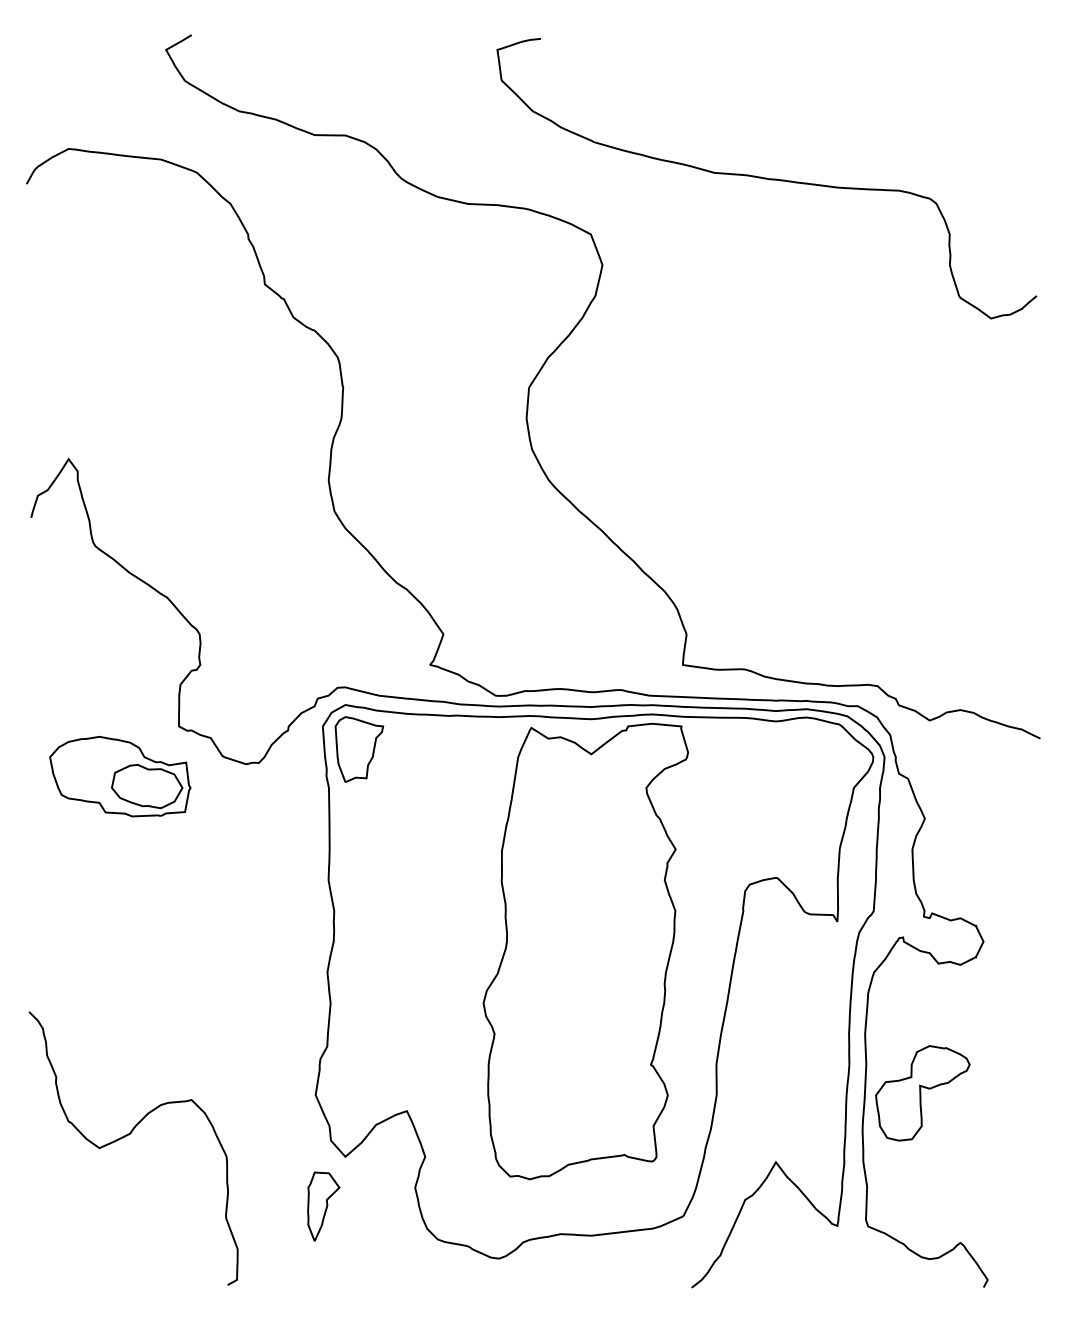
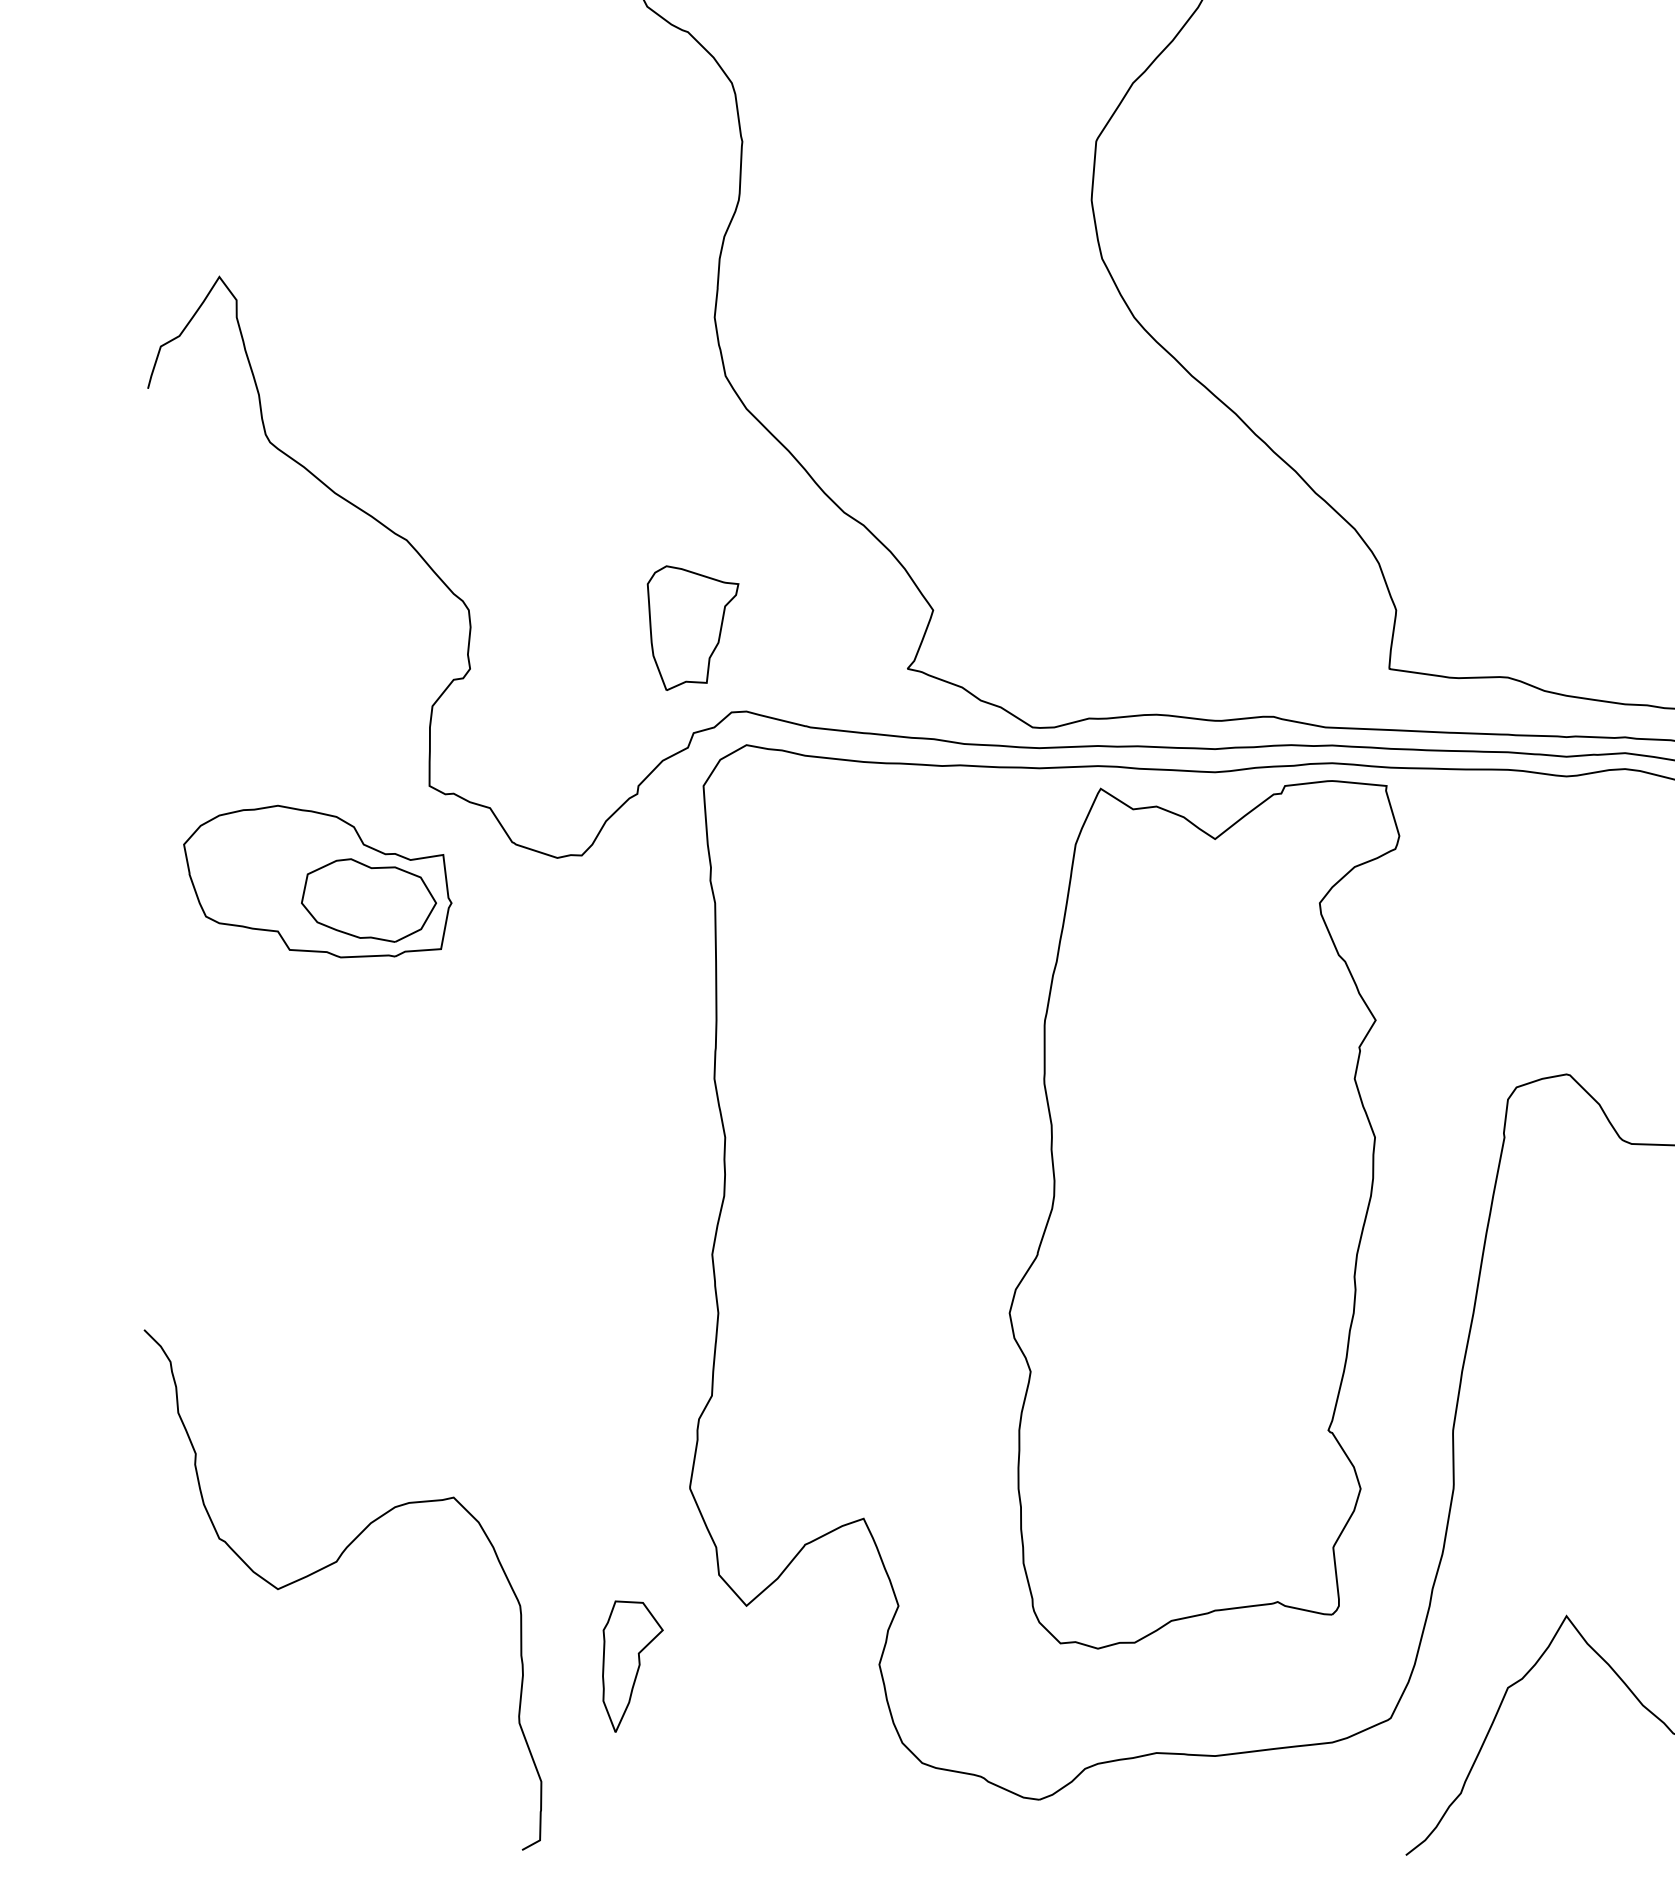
part: (359, 749) -> (693, 628), moved
part: (323, 1206) -> (632, 1666), moved

